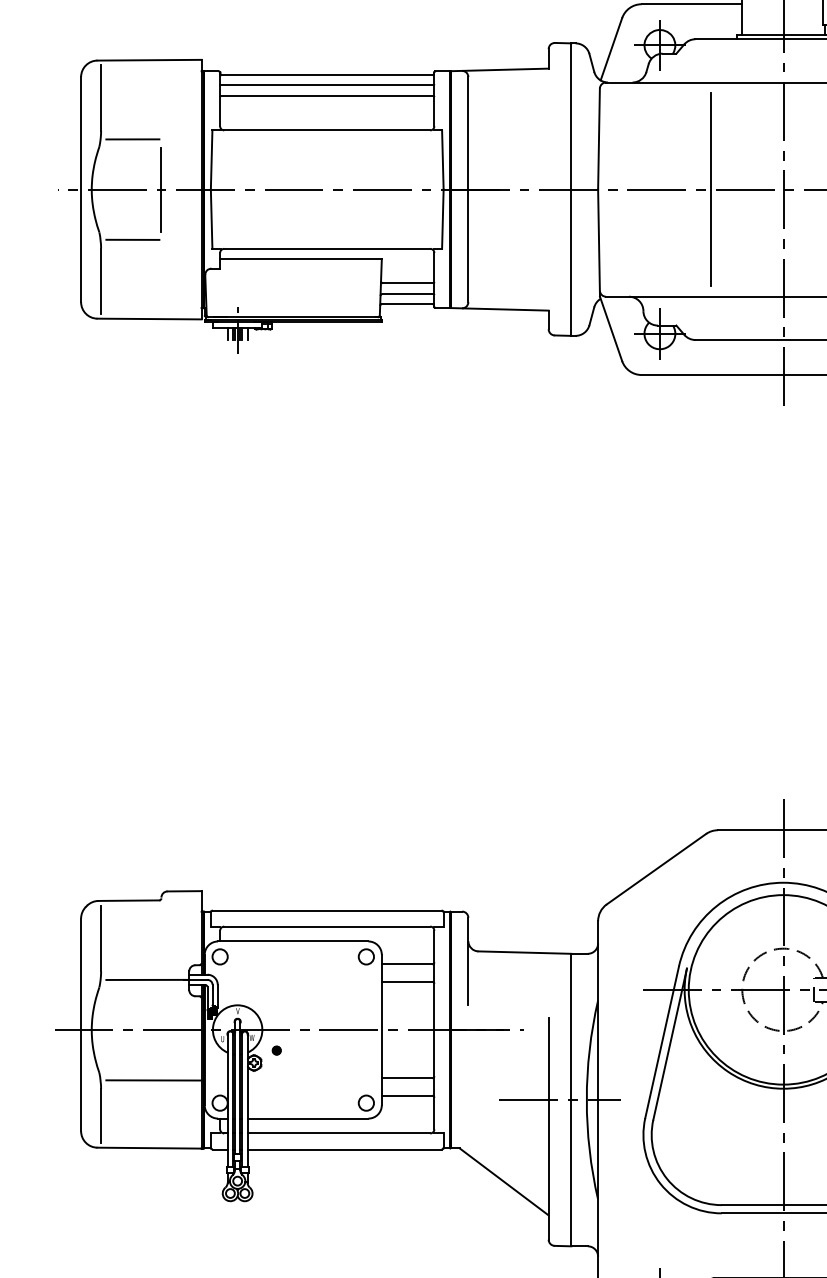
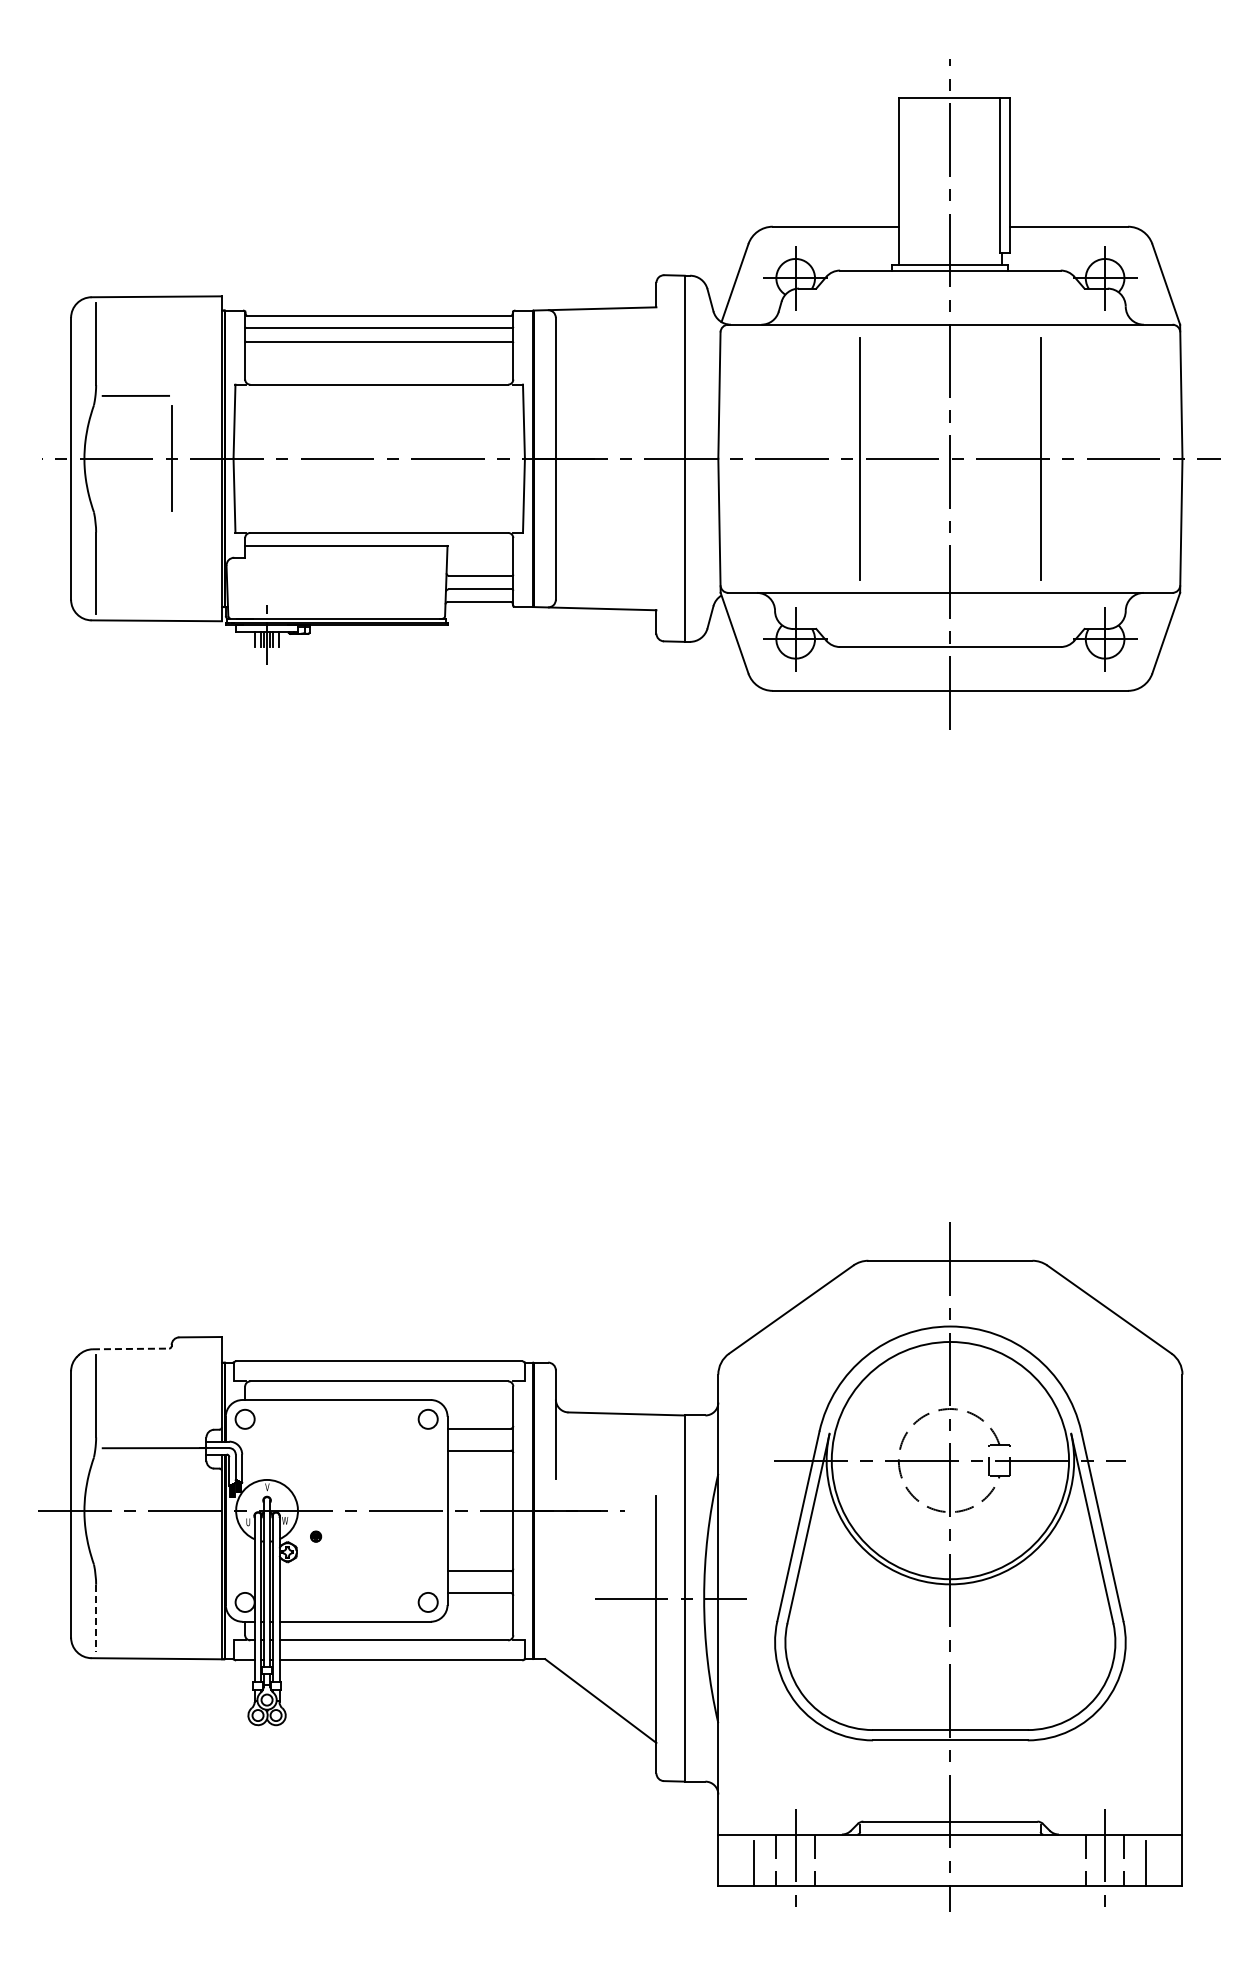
line: (132, 239) -> (135, 521), removed
line: (129, 900) -> (131, 1348), solid -> dashed
line: (153, 1080) -> (161, 1573), removed
line: (101, 1115) -> (96, 1618), solid -> dashed

